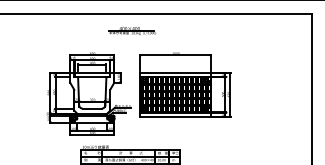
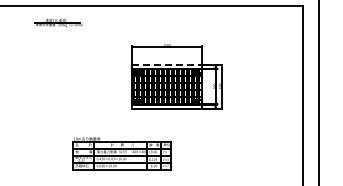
part: (132, 30) -> (58, 22), moved
line: (176, 72) -> (167, 64), solid -> dashed
part: (89, 93) -> (80, 85), removed

